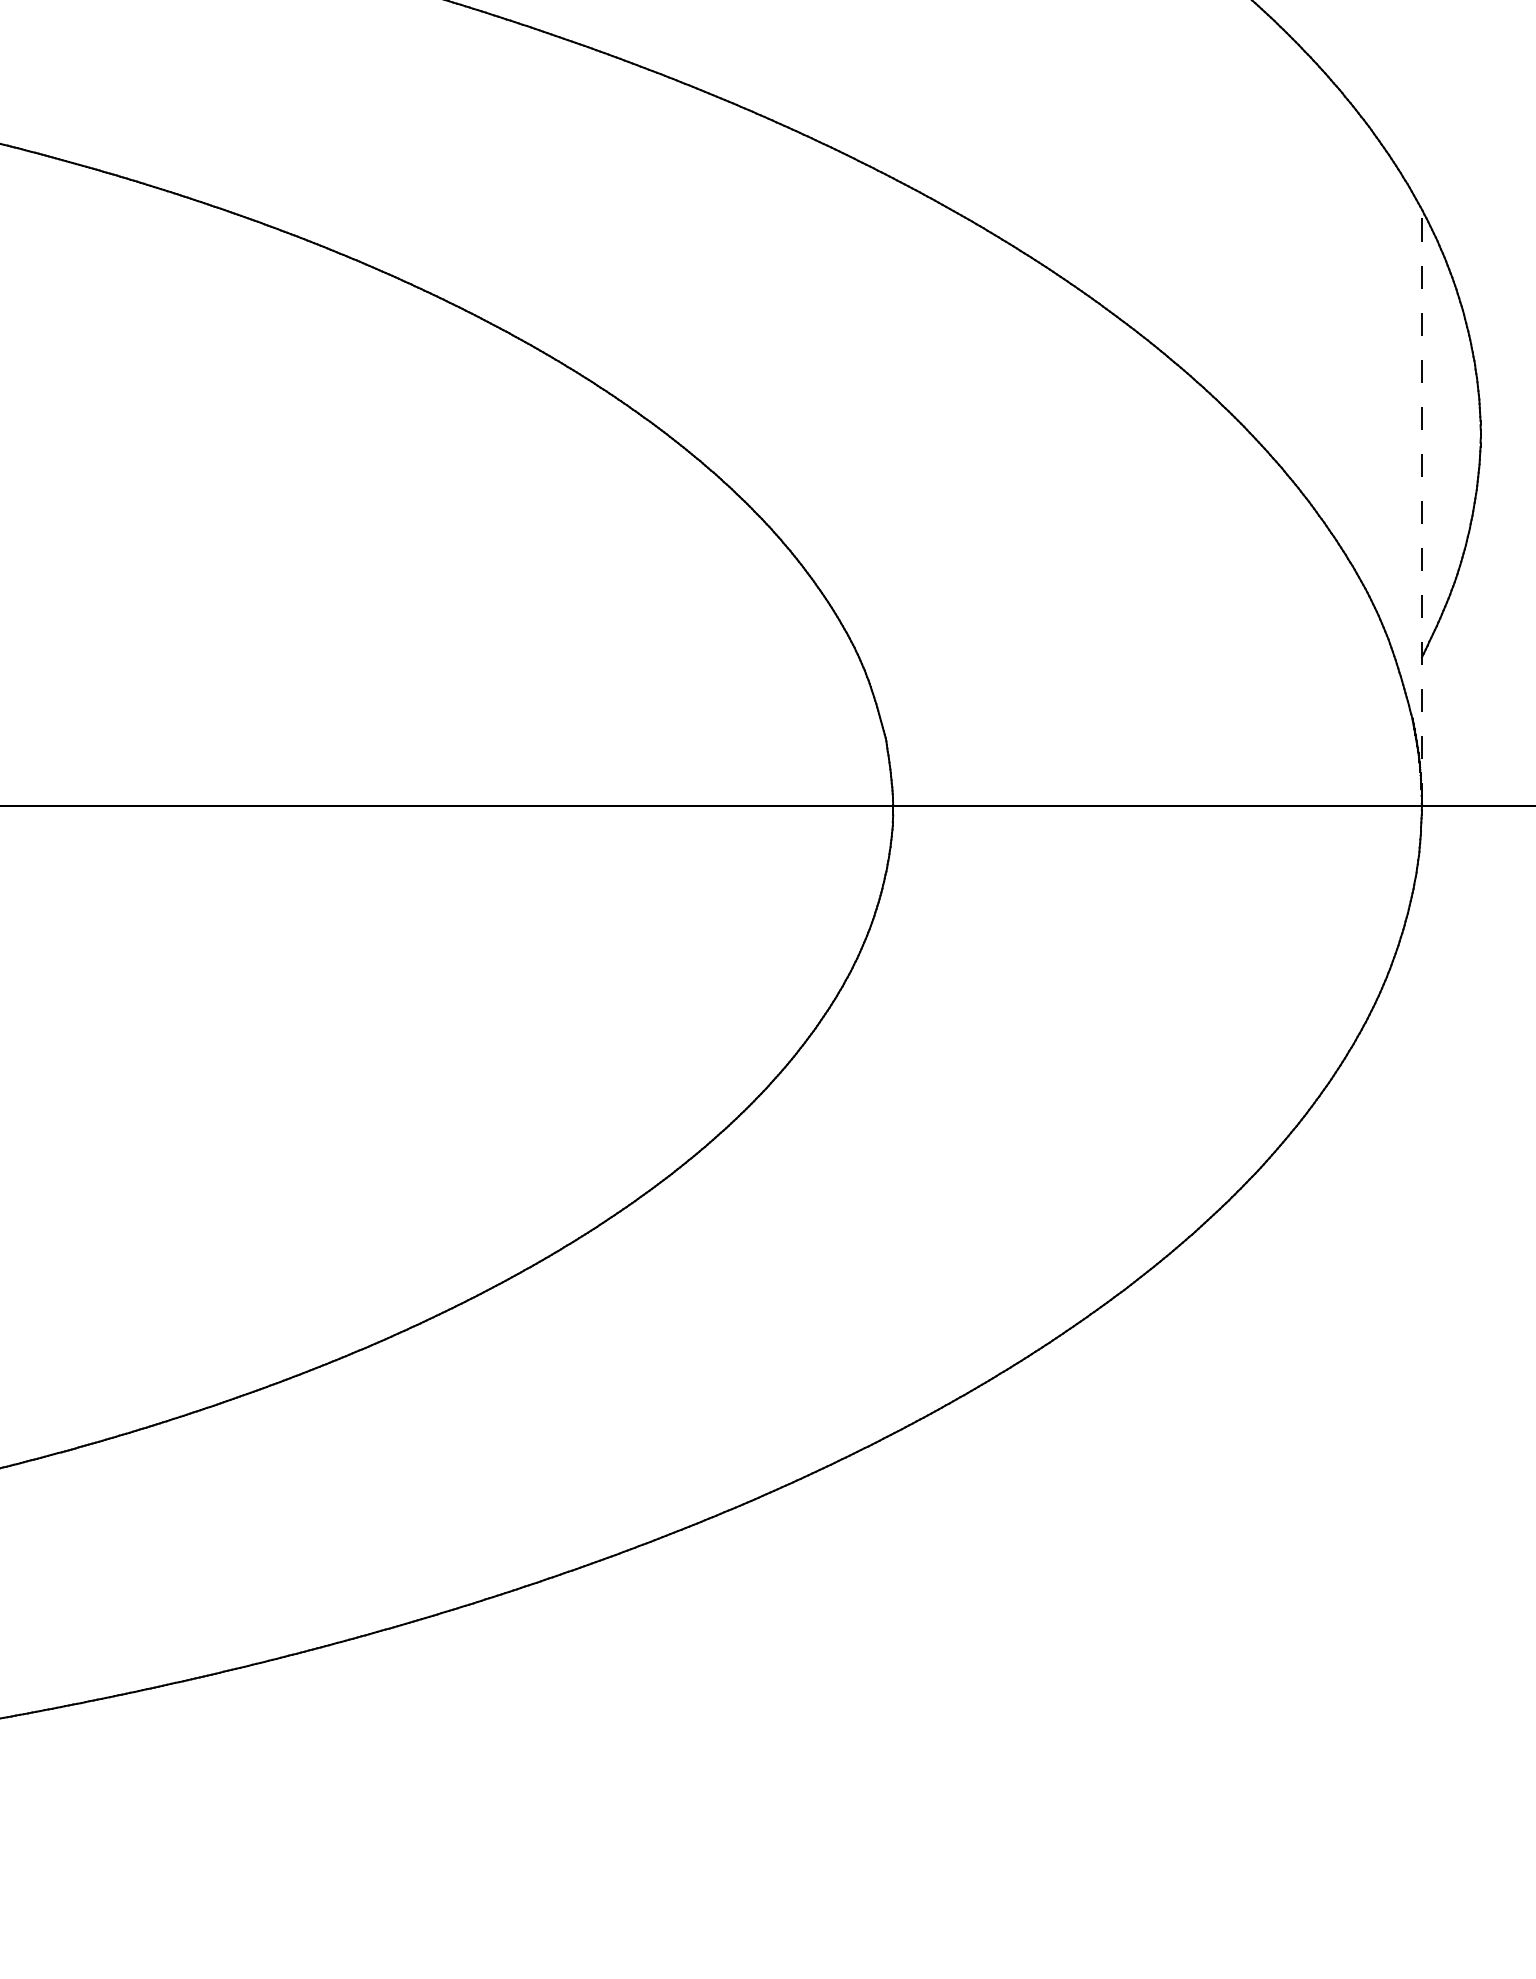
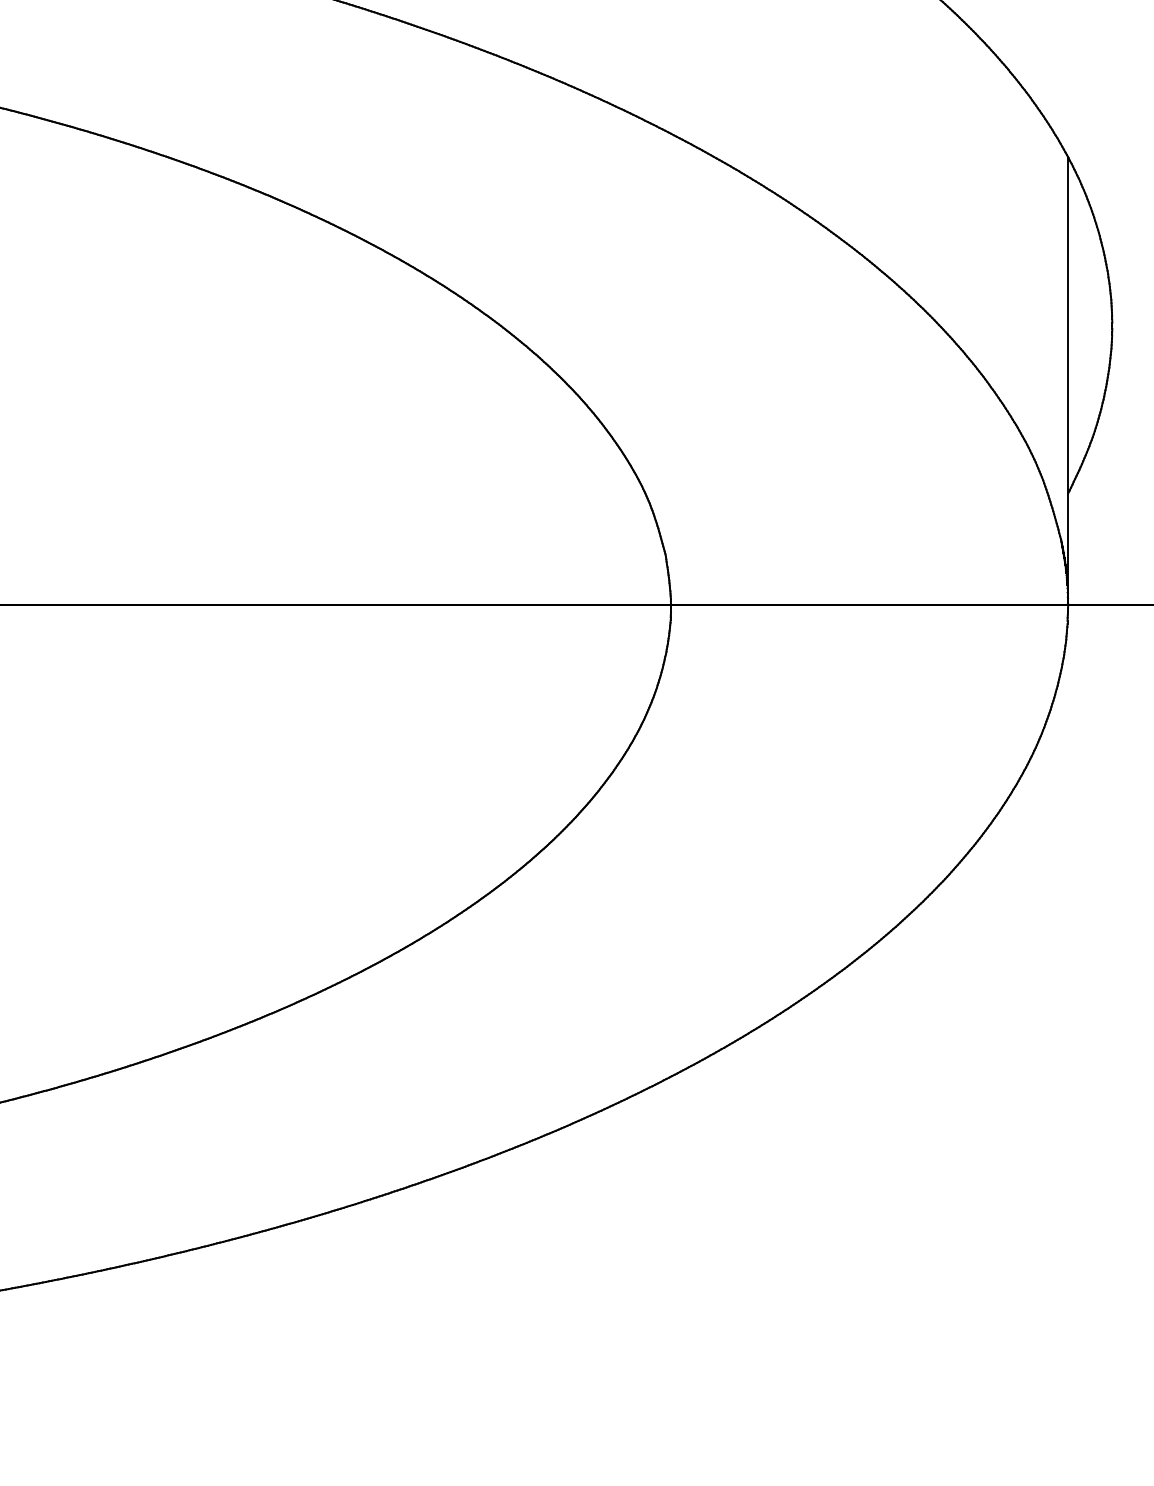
line: (1422, 507) -> (1068, 380), dashed -> solid

